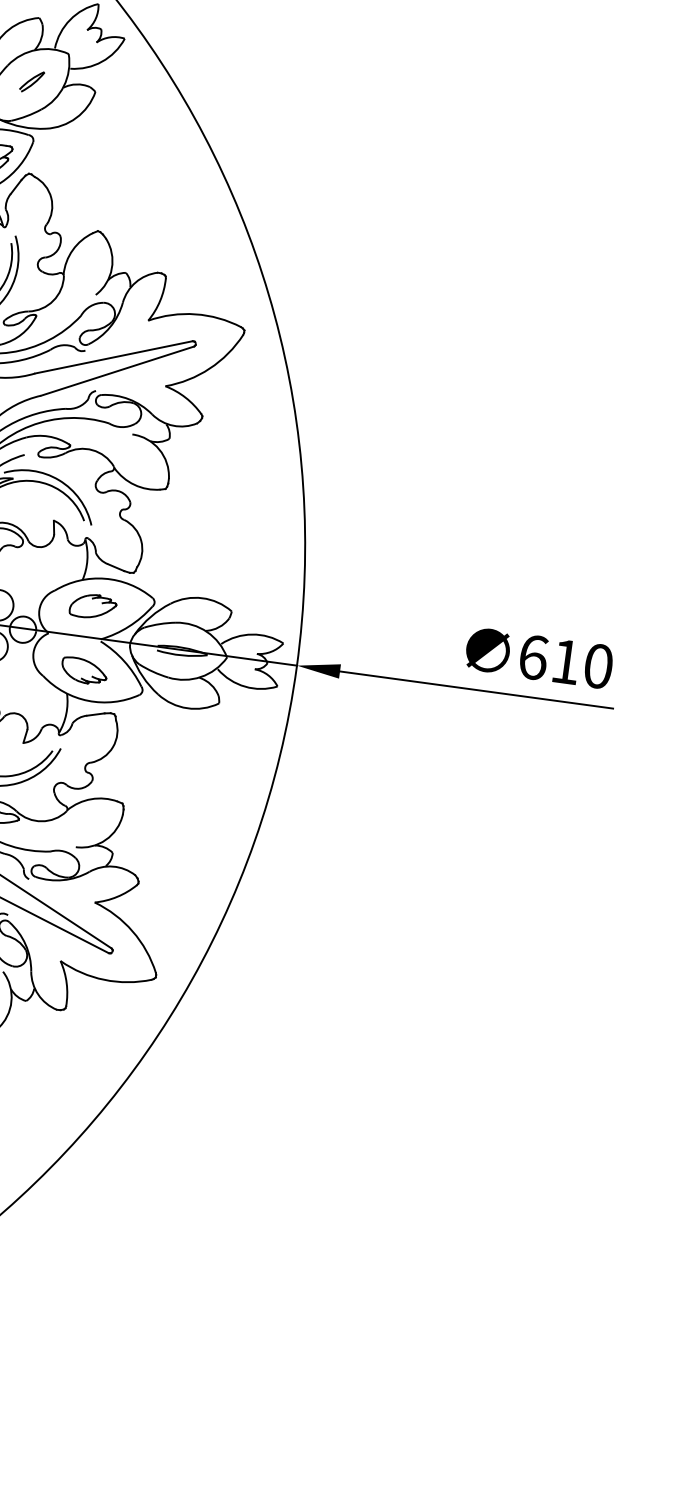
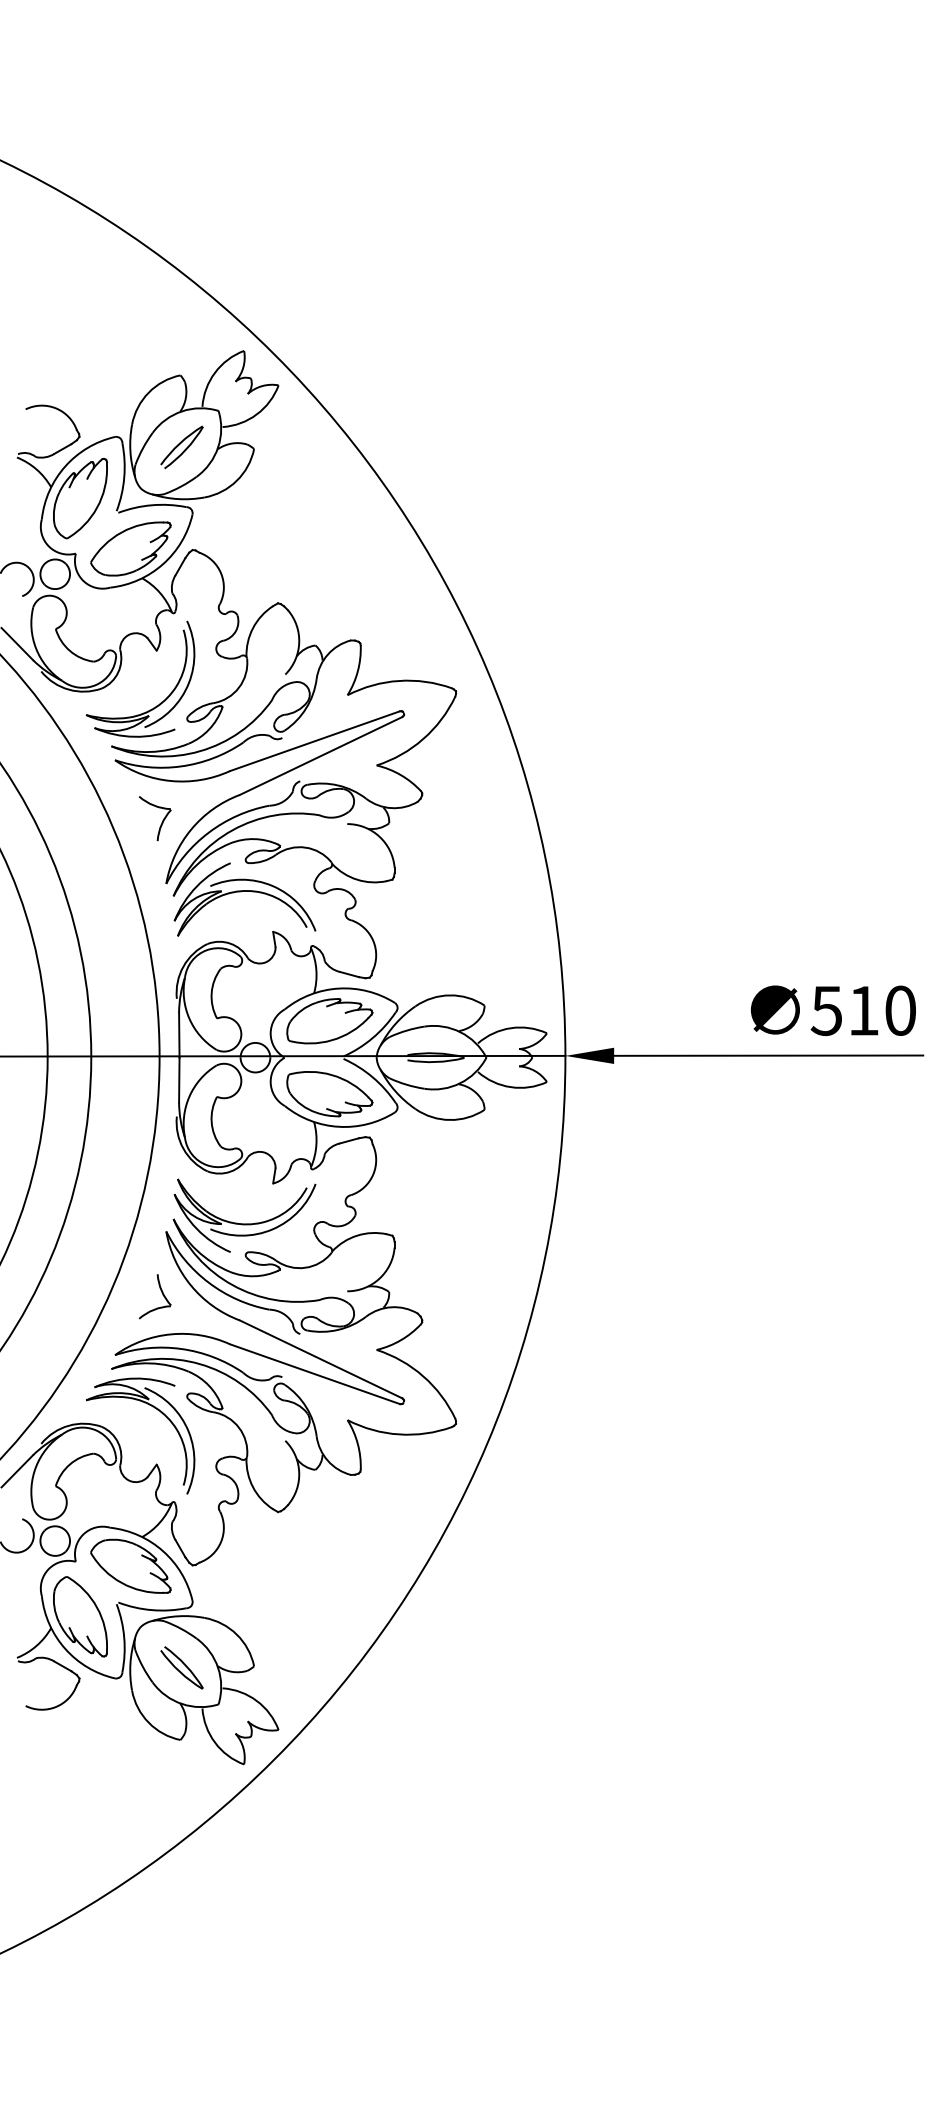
part: (31, 81) -> (181, 447), size x1.67
part: (92, 606) -> (329, 1021), size x1.67
text: (533, 657) -> (826, 1010), 610 -> 510
part: (83, 671) -> (329, 1094), size x1.67

